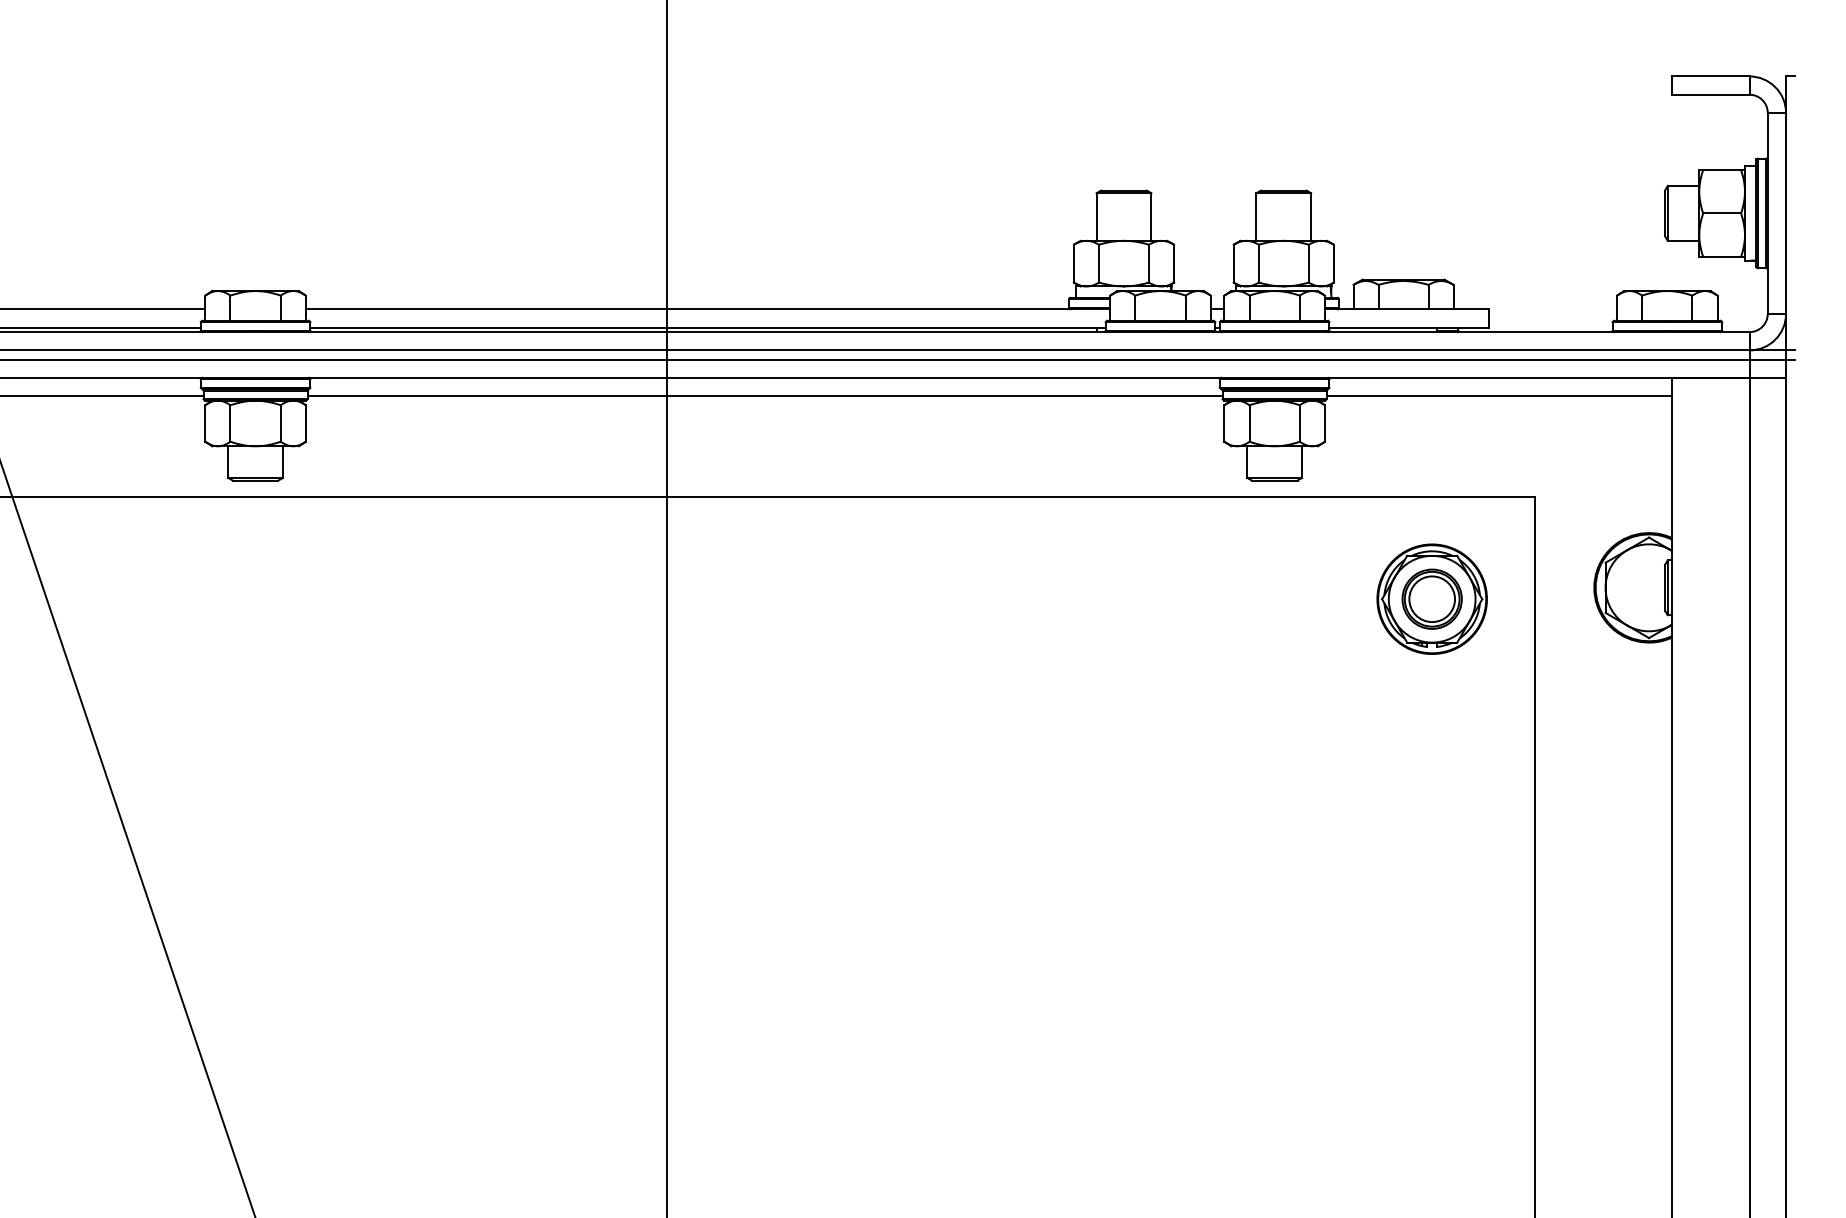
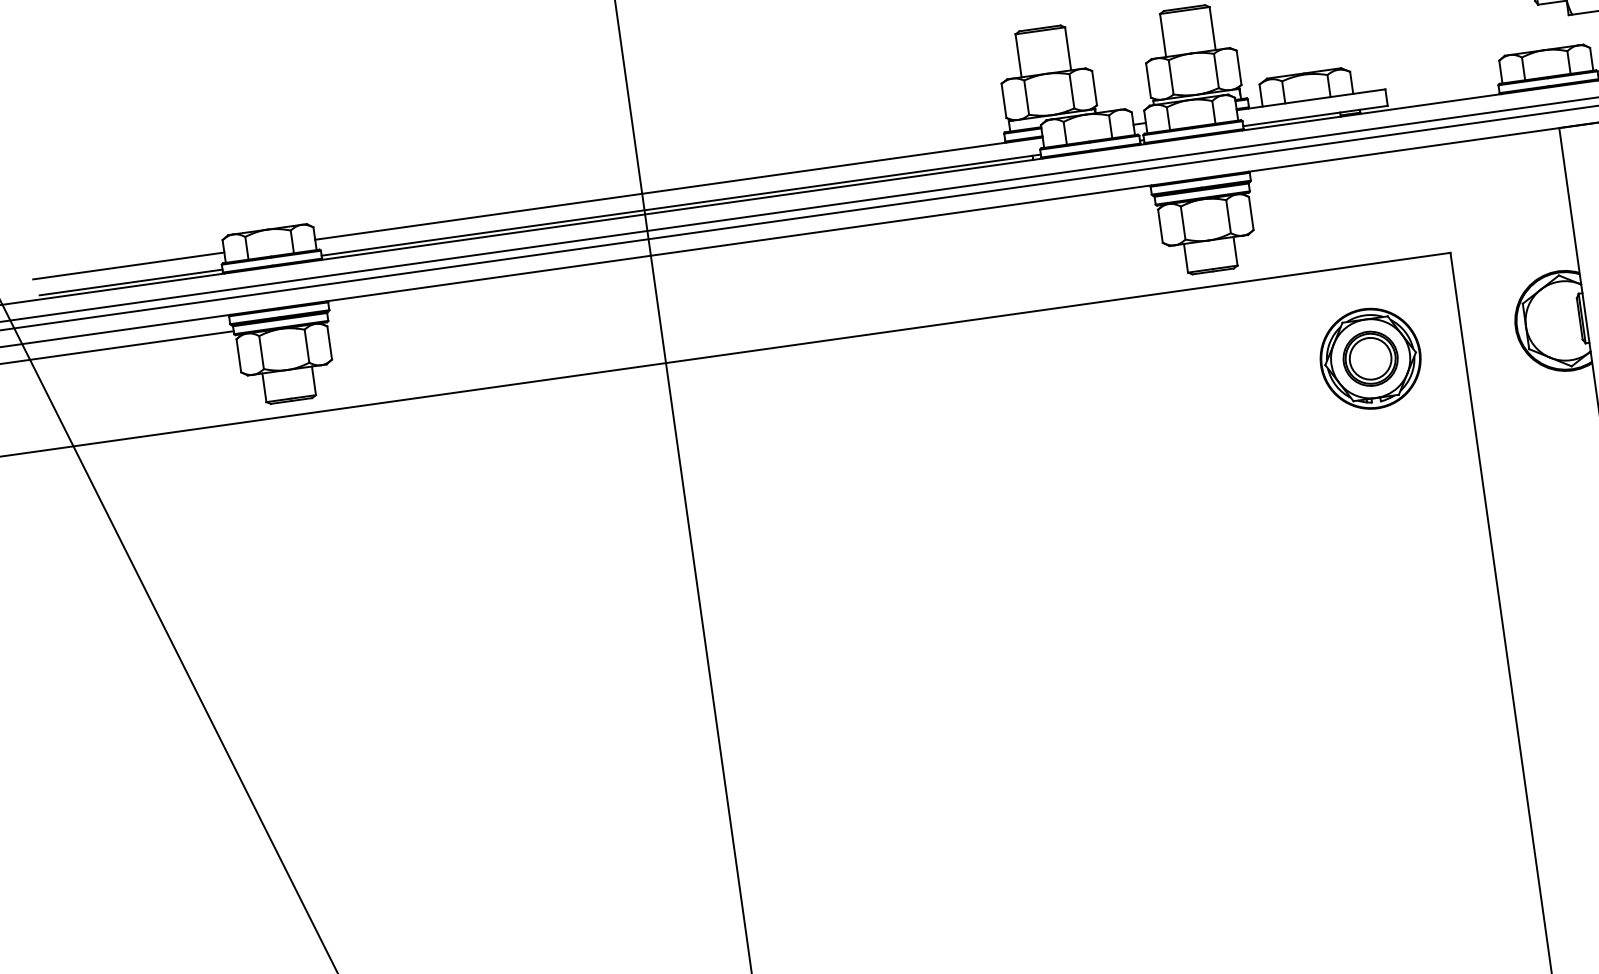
line: (764, 396) -> (741, 260), removed
line: (1498, 396) -> (1404, 167), removed

